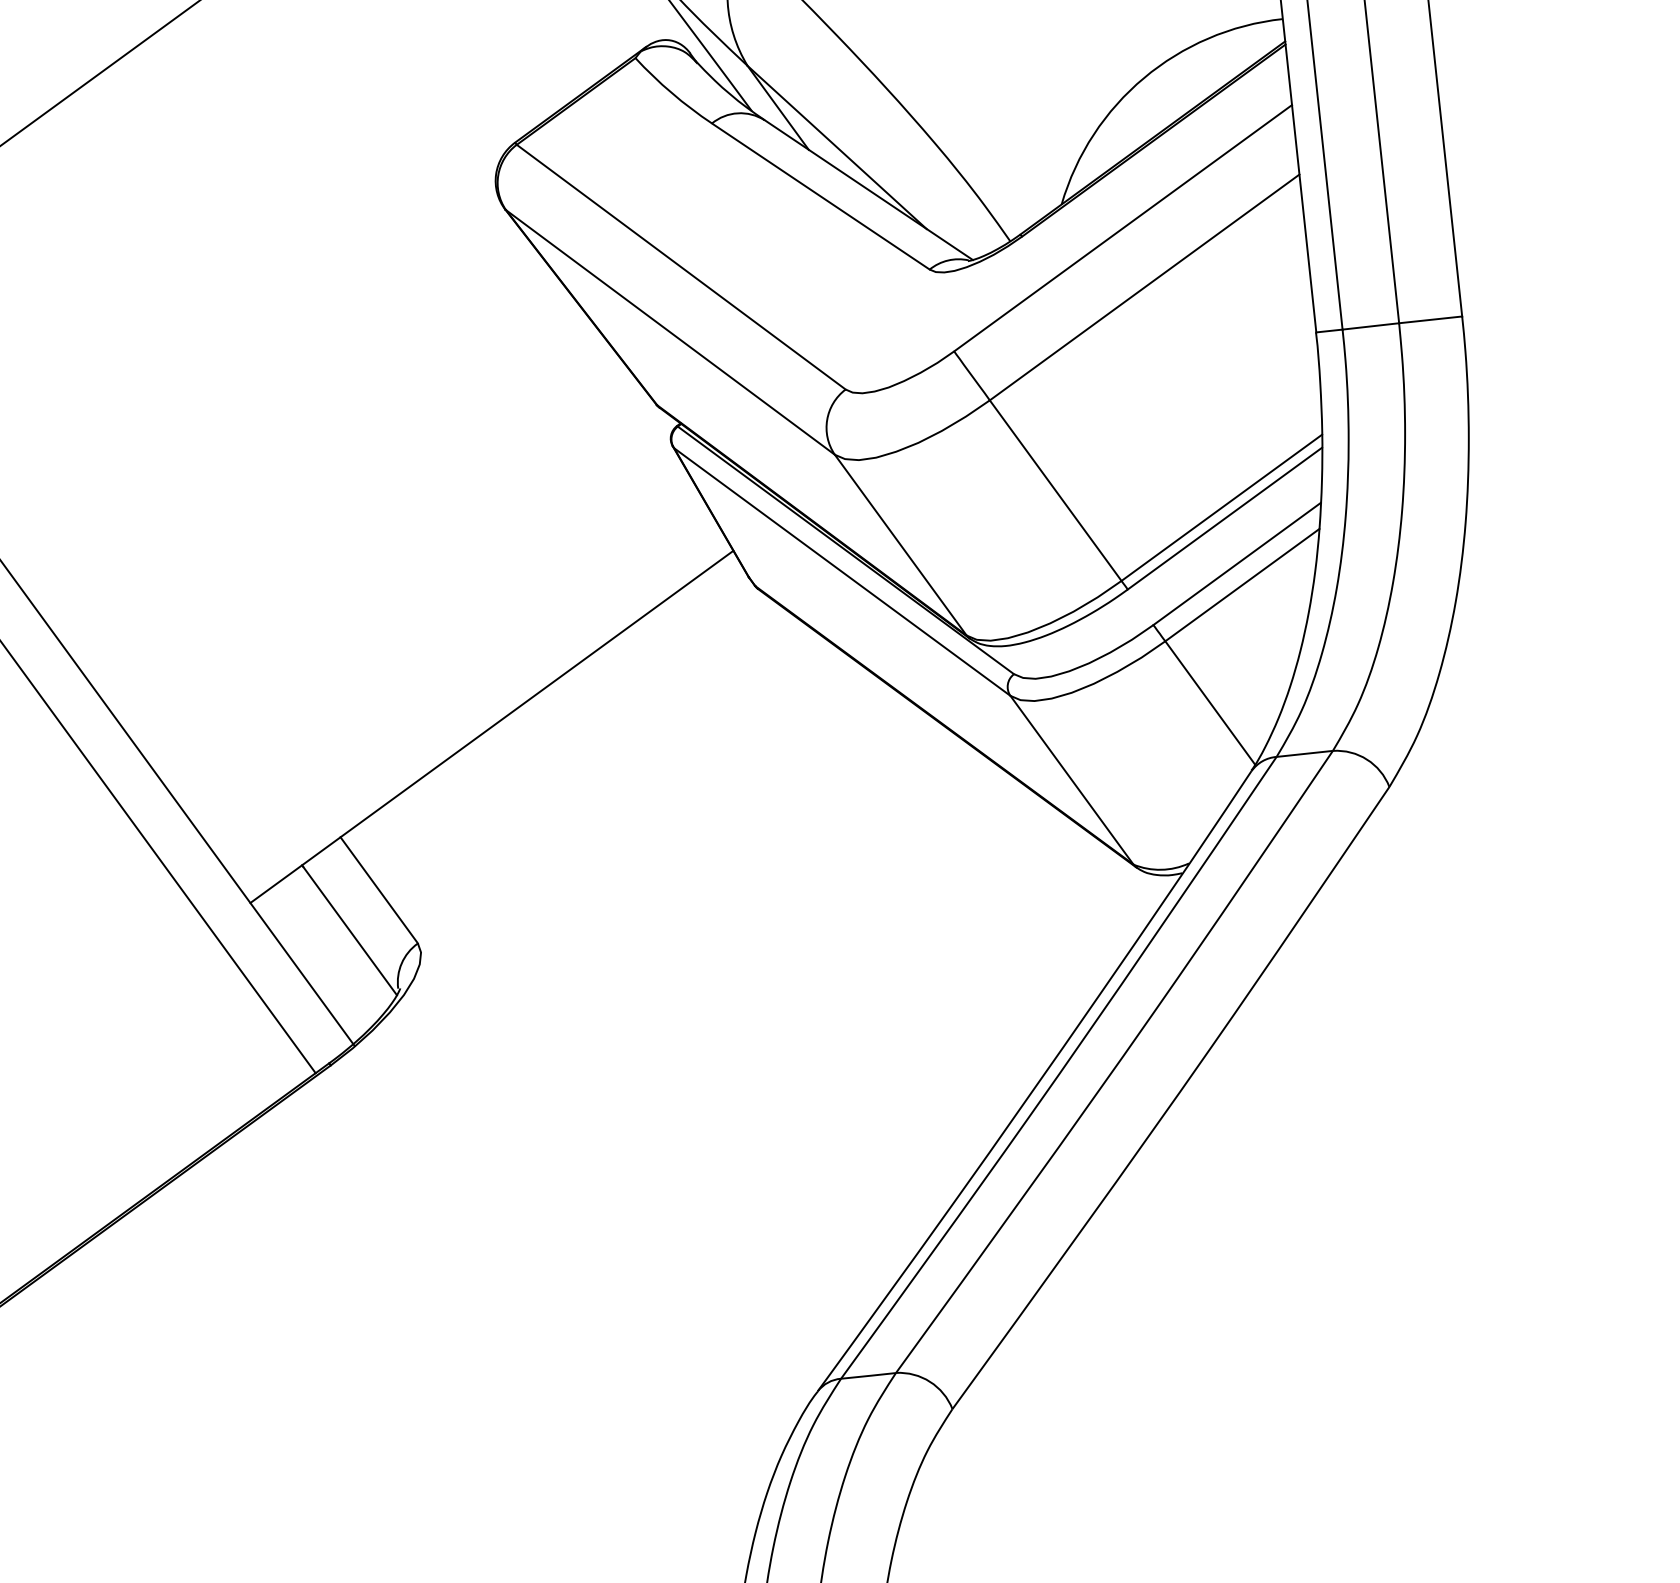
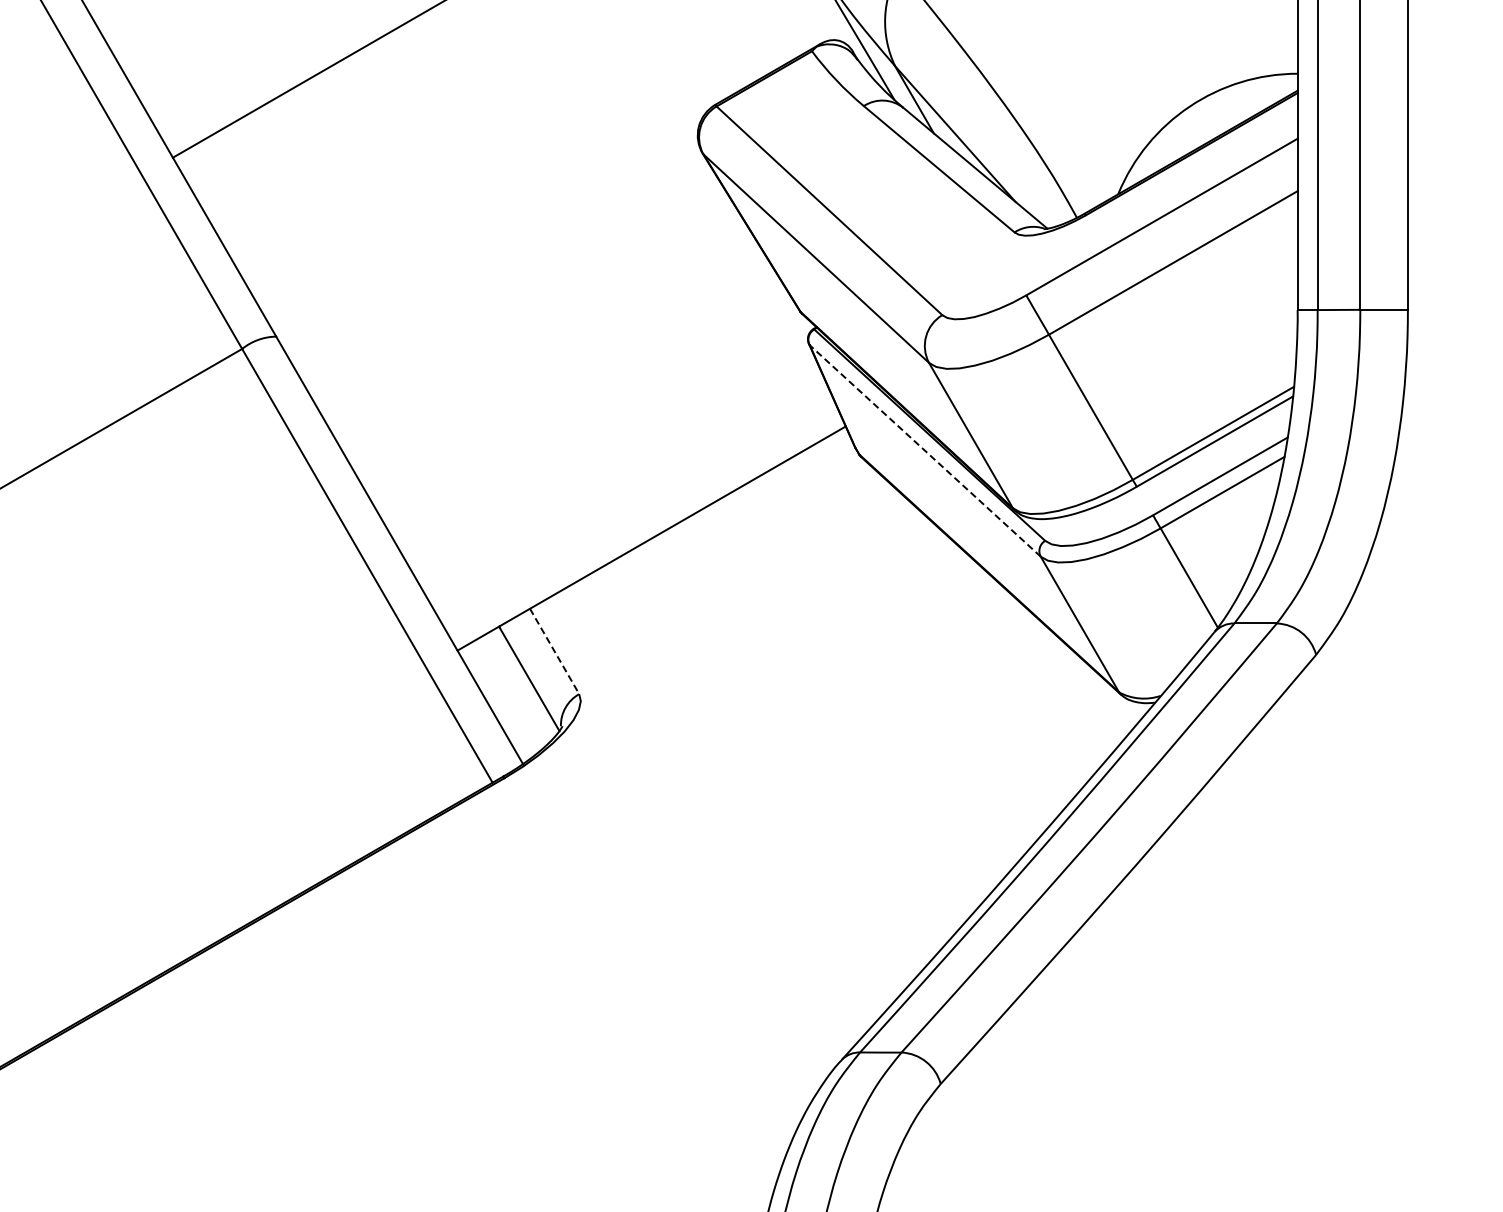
line: (842, 572) -> (925, 451), solid -> dashed
line: (379, 890) -> (554, 651), solid -> dashed

